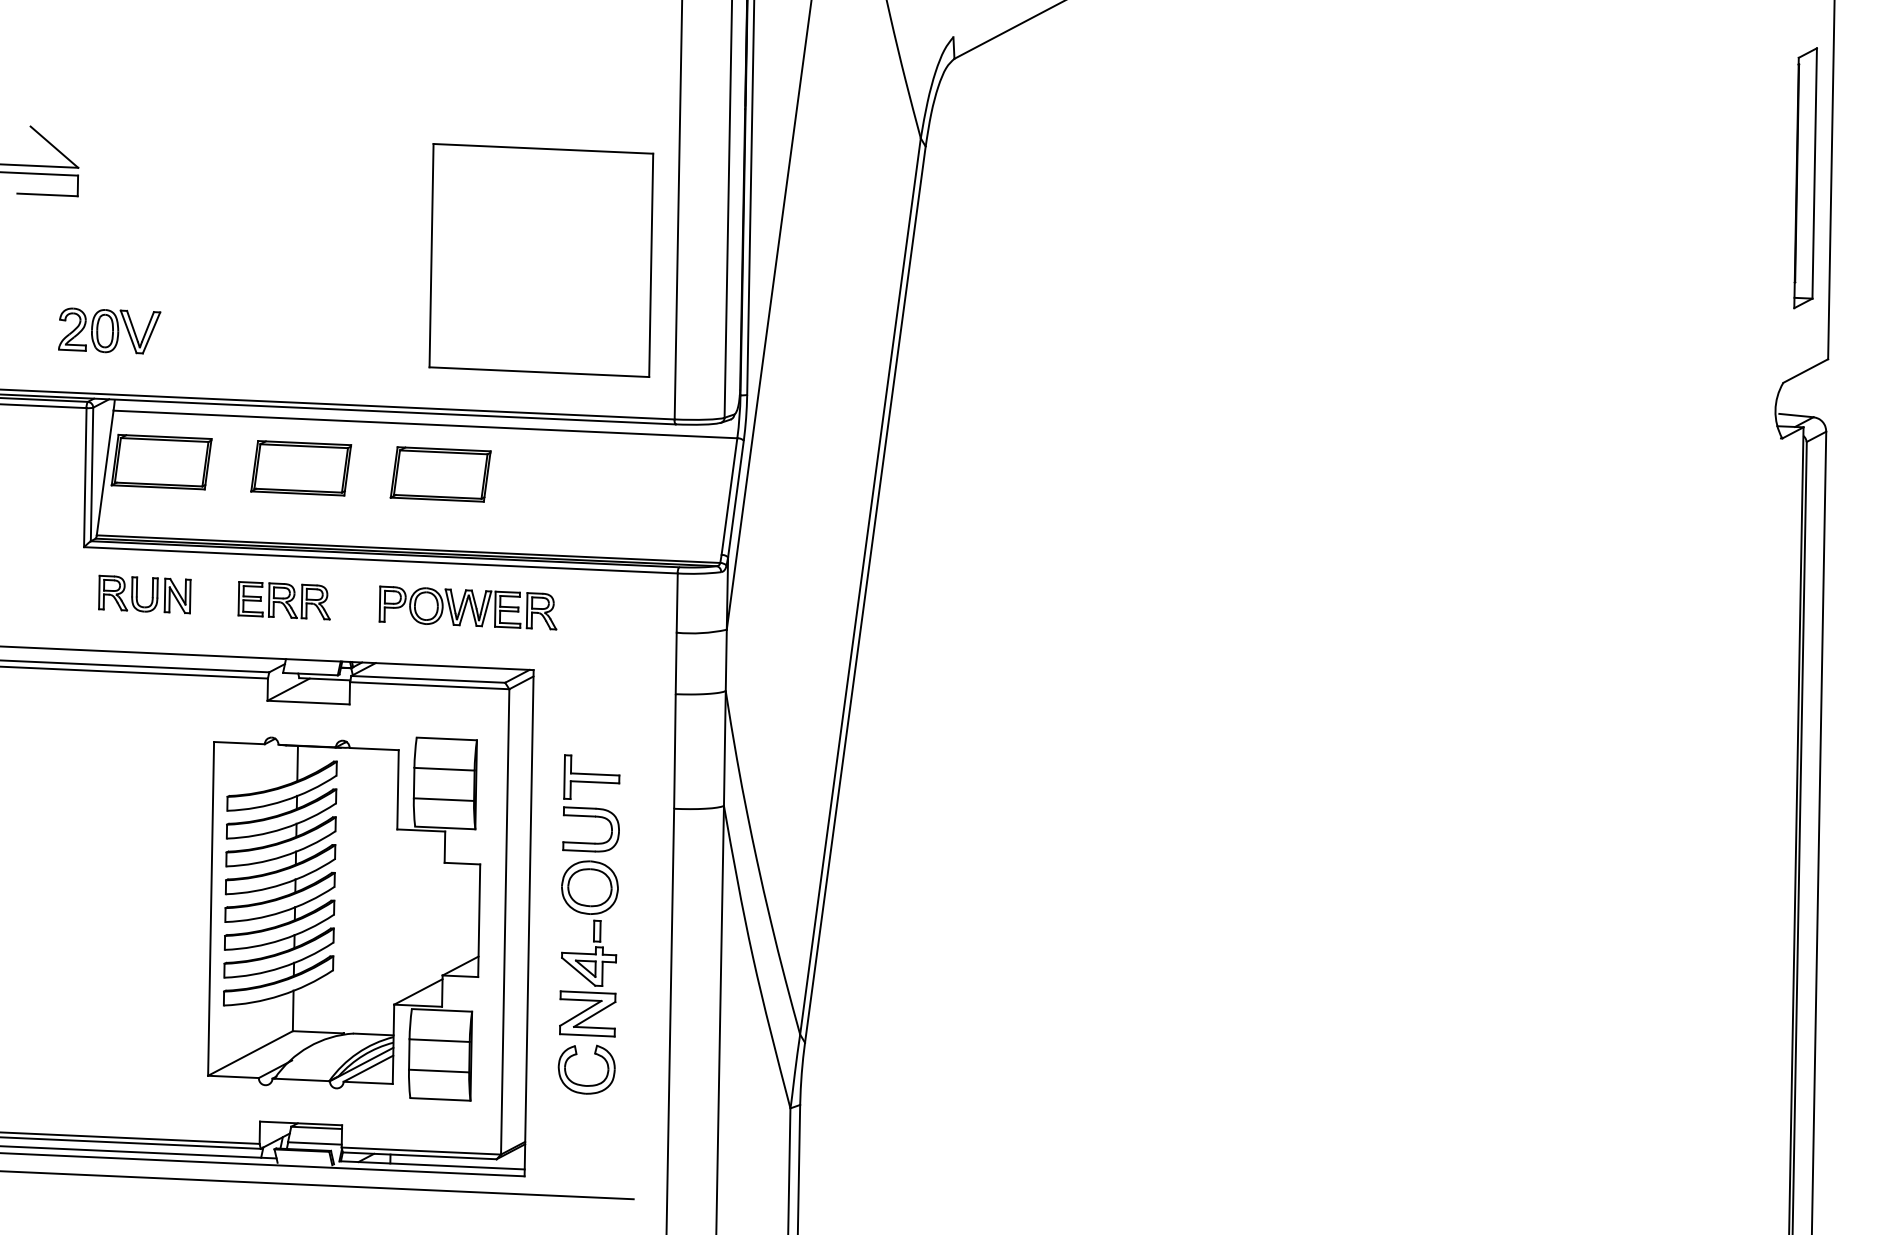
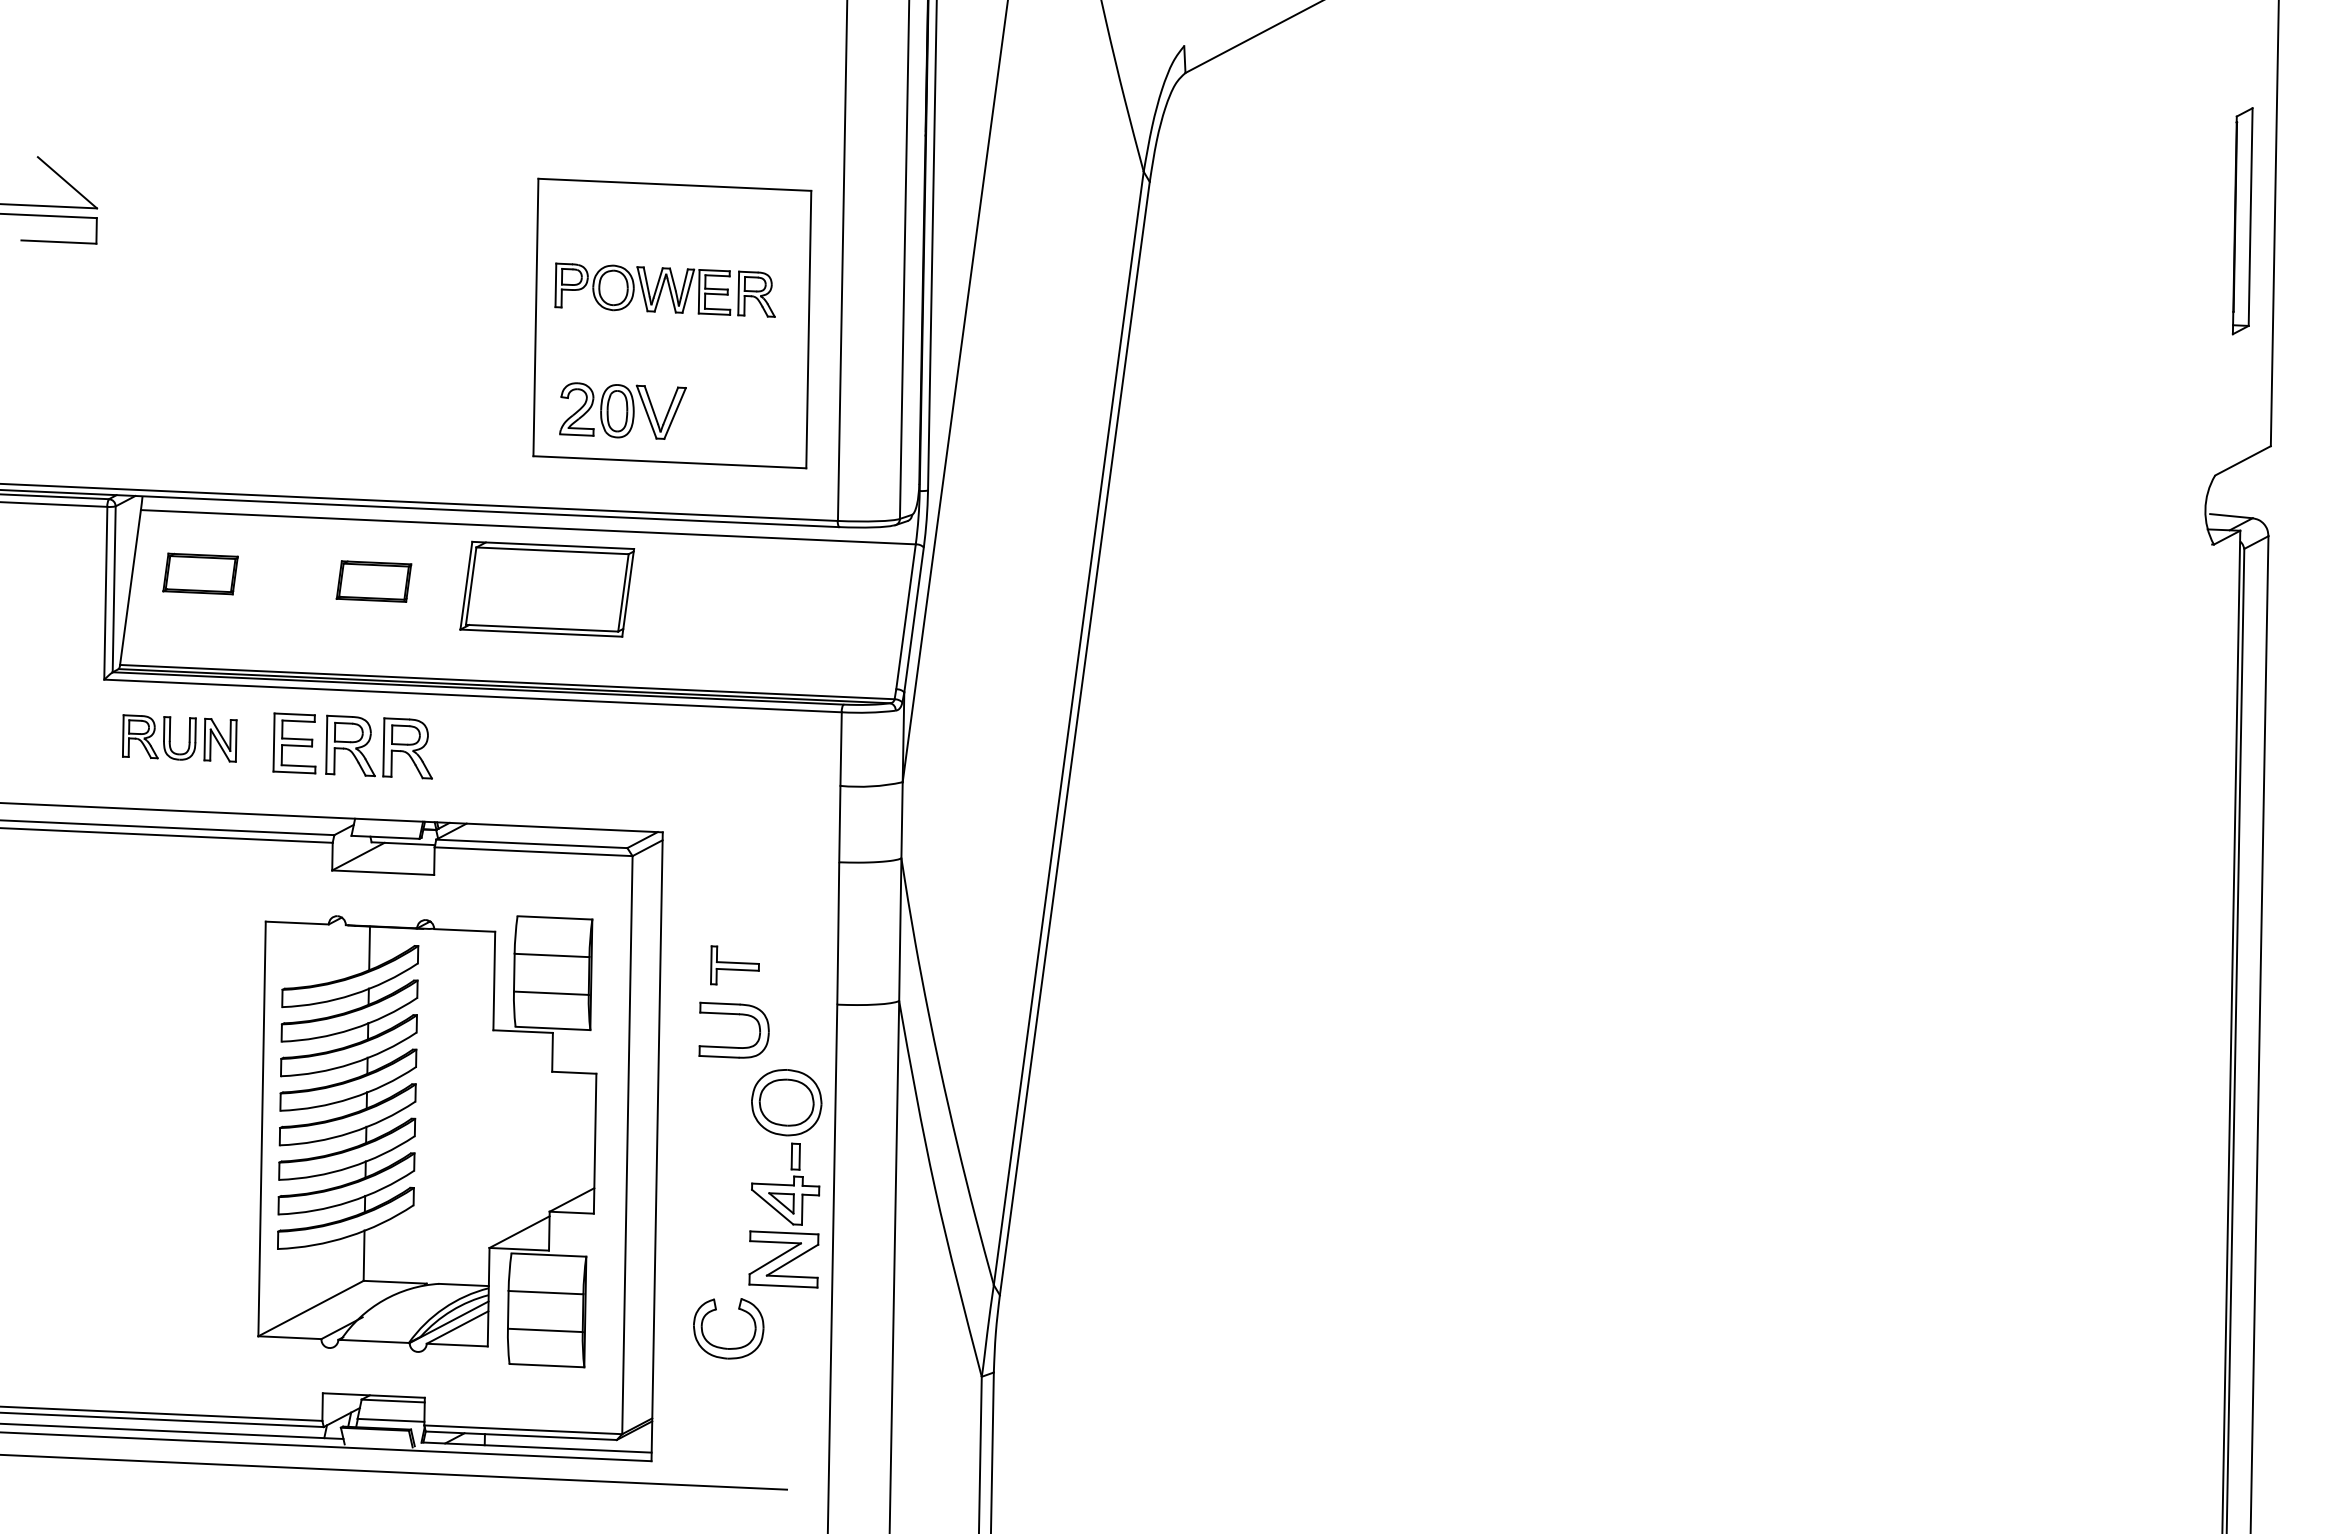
part: (1805, 177) -> (2242, 220), size x0.7
part: (109, 330) -> (622, 410), moved
part: (161, 461) -> (200, 573), size x0.6
part: (300, 468) -> (373, 581), size x0.6
part: (440, 474) -> (547, 589), size x1.4
part: (283, 600) -> (352, 746), size x1.4
part: (467, 607) -> (664, 289), moved
part: (591, 777) -> (734, 965), size x0.7
part: (588, 948) -> (785, 1178), moved

